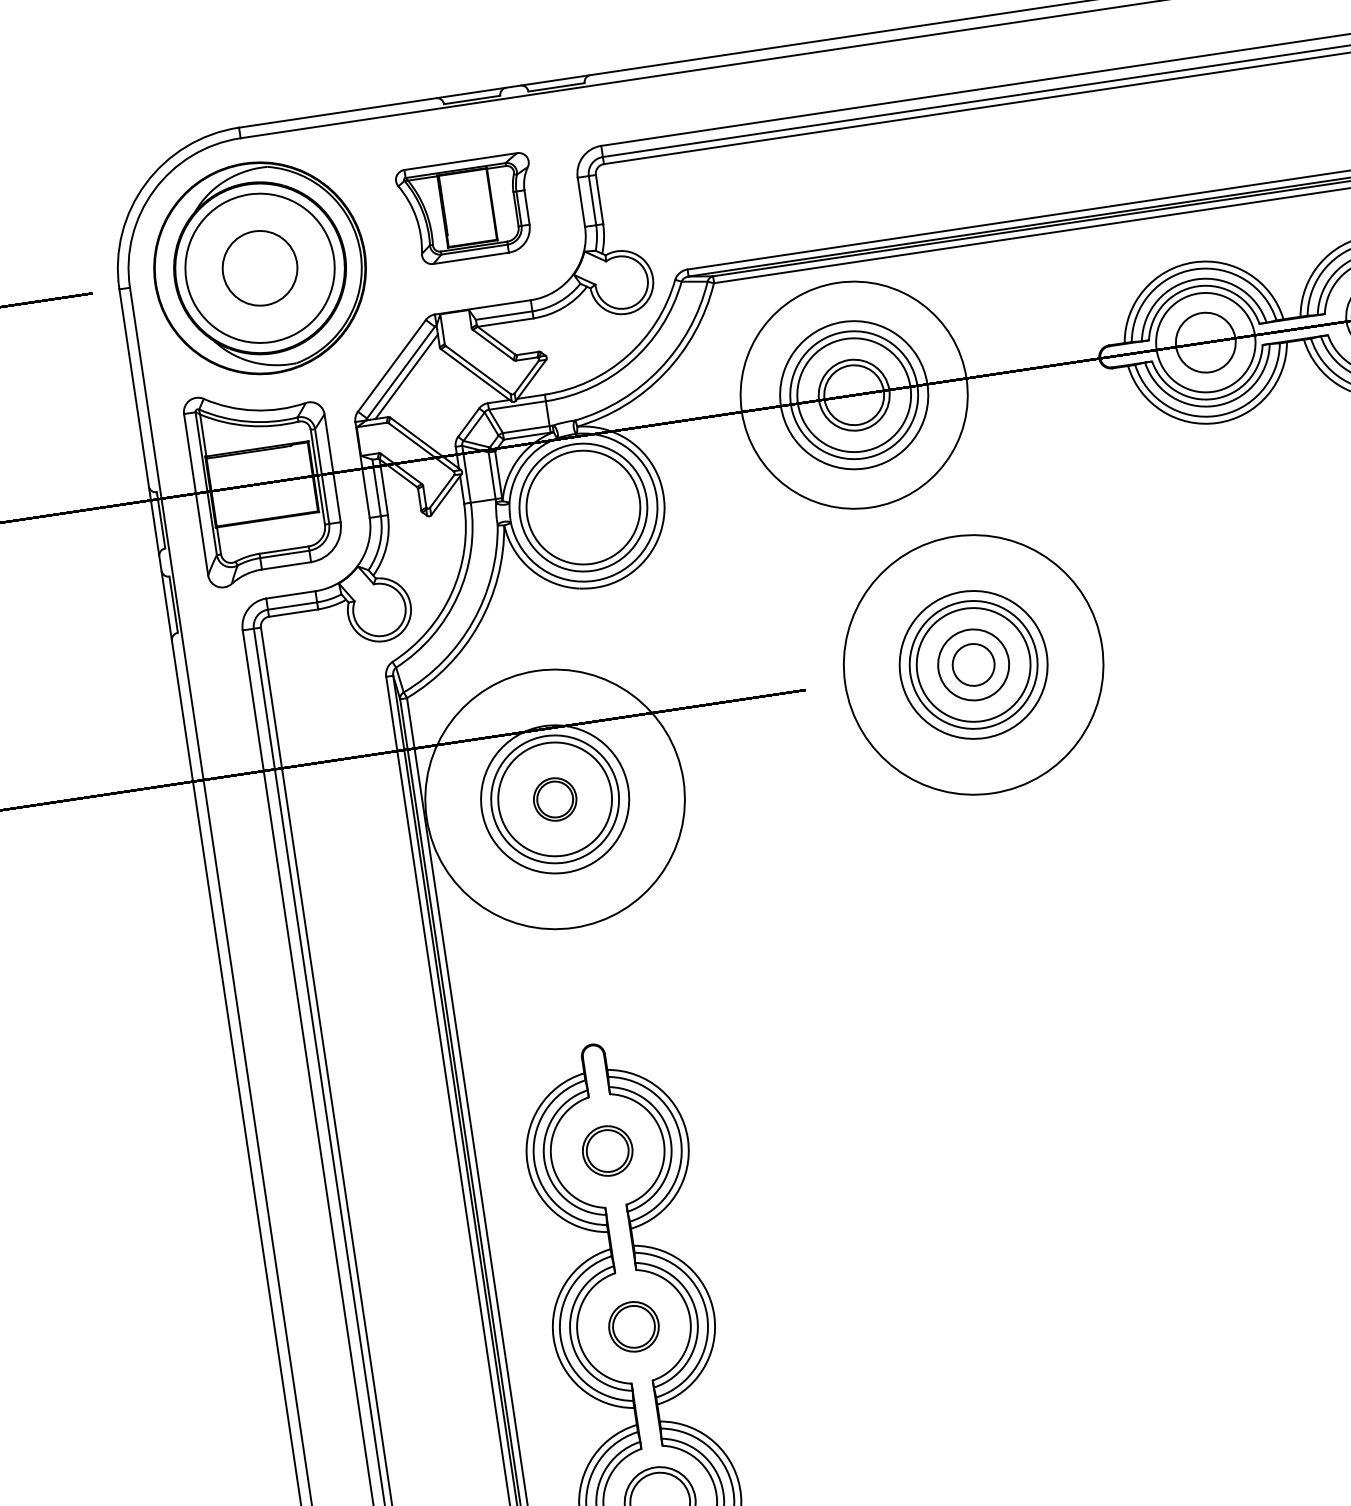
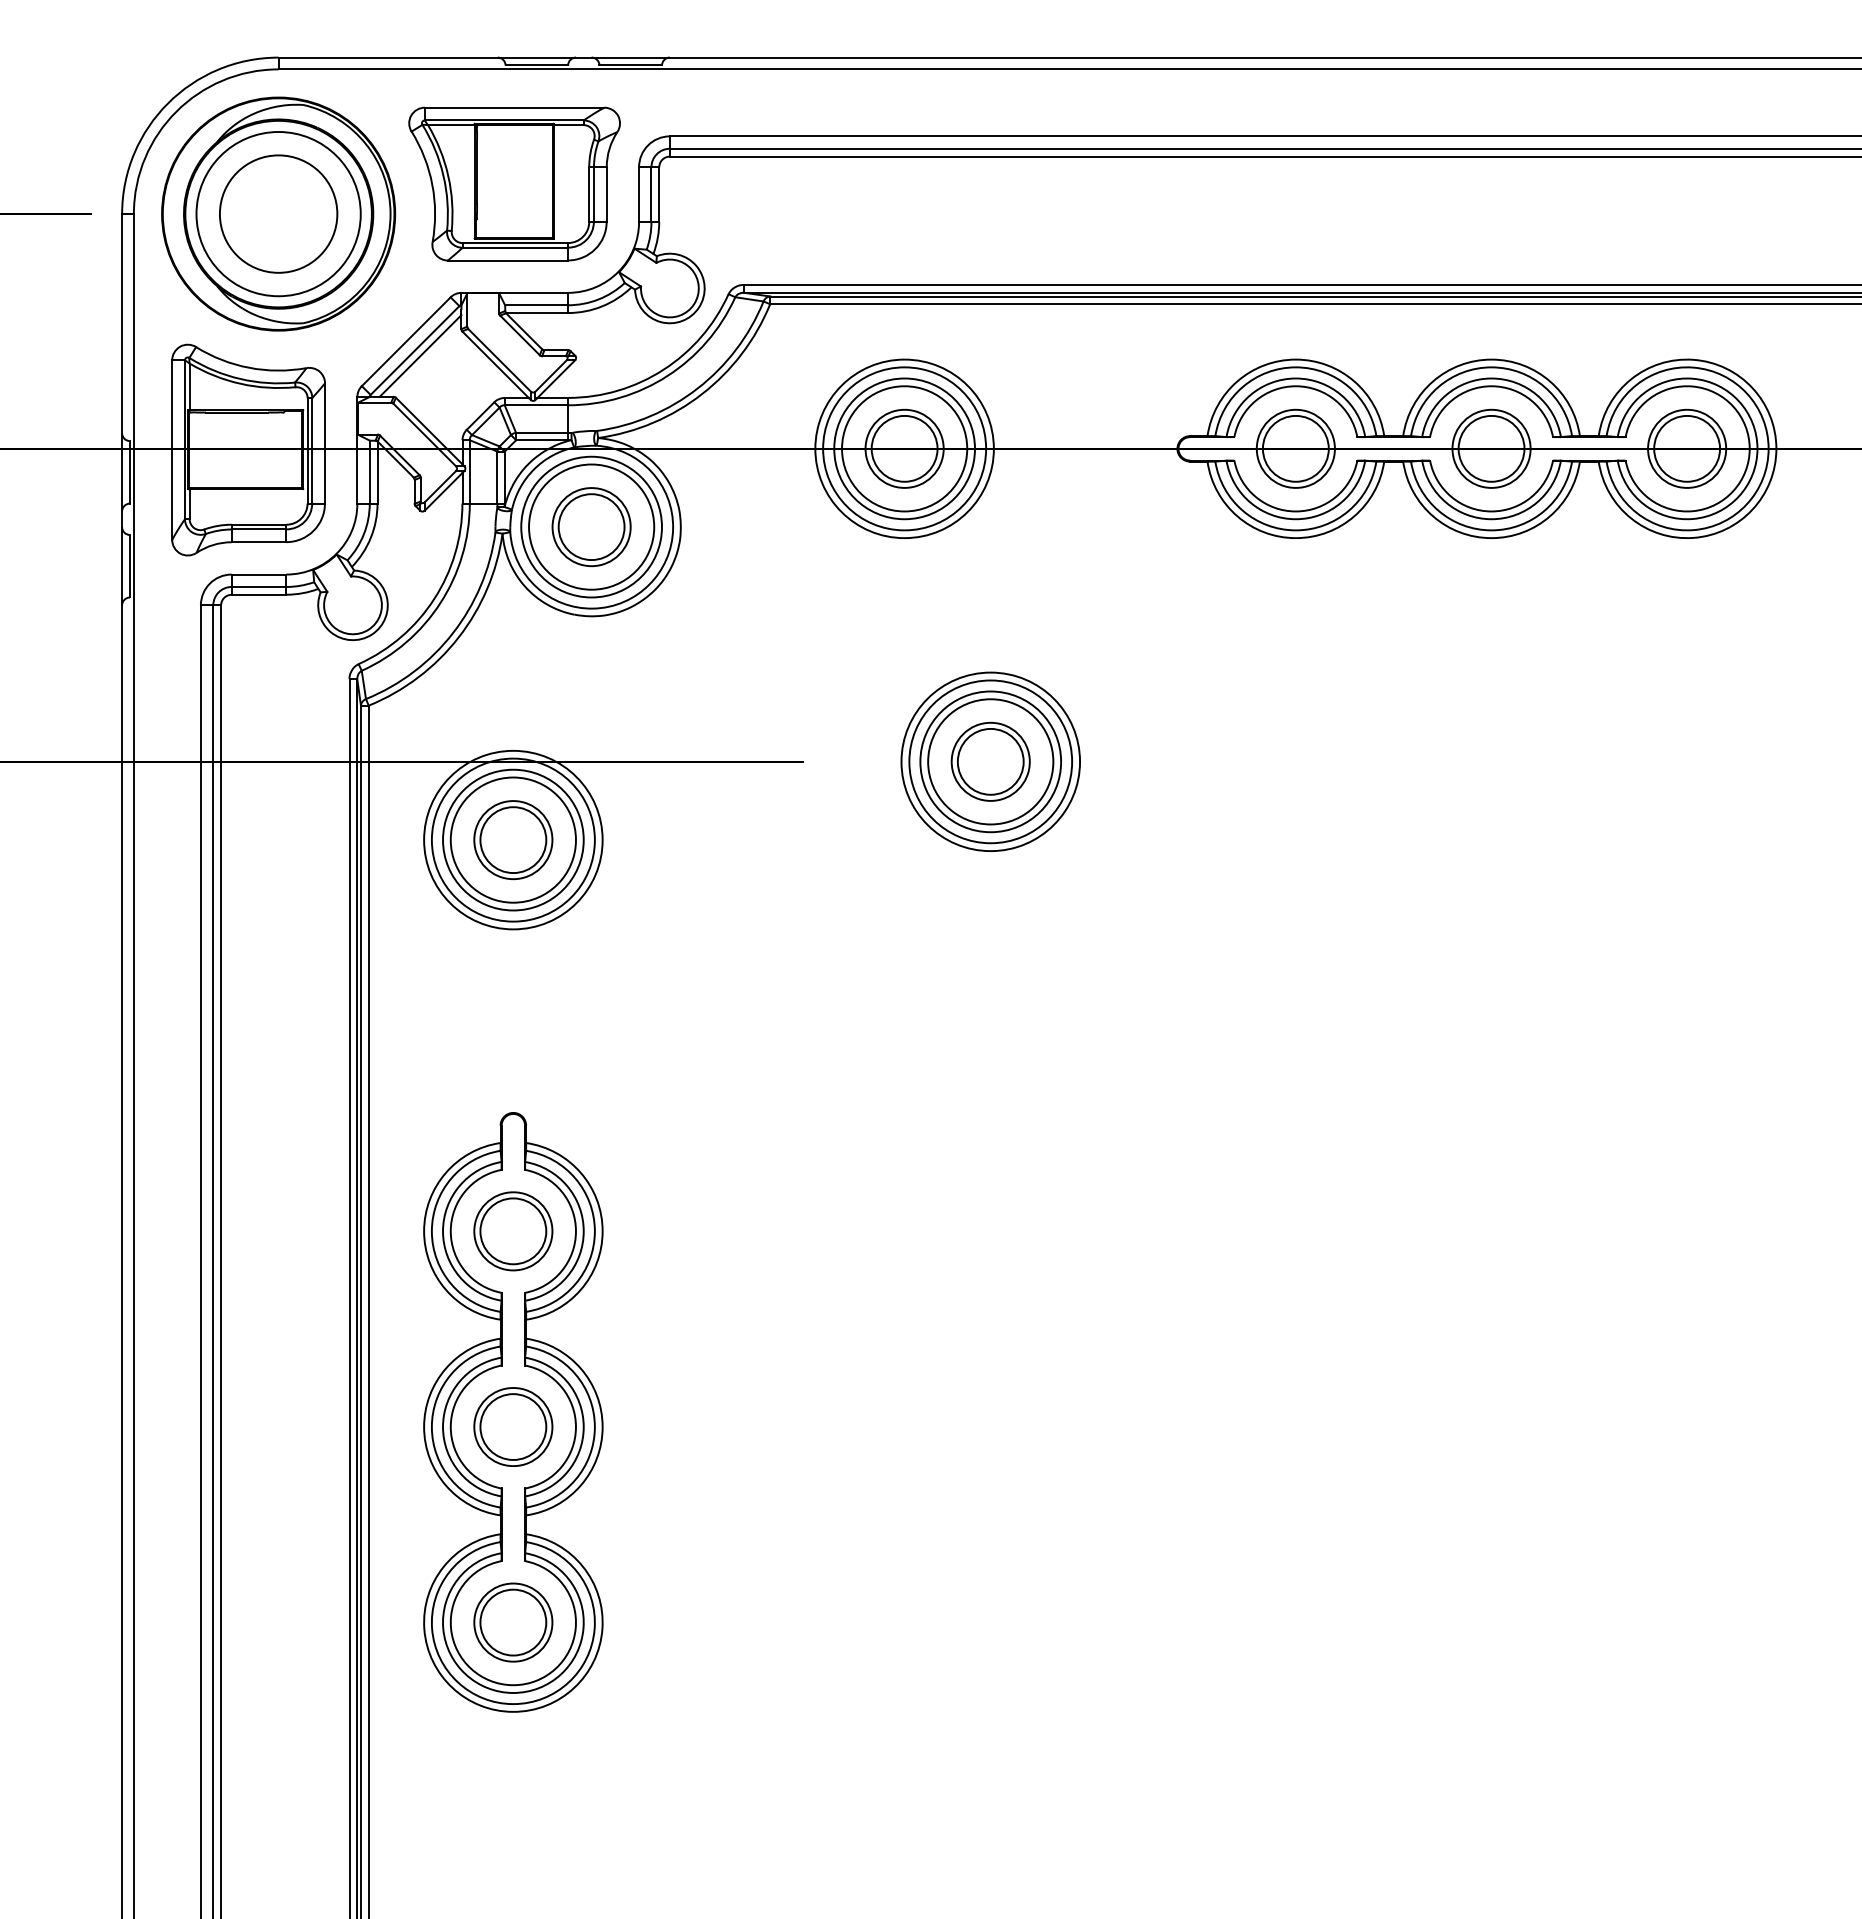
part: (467, 209) -> (514, 183), size x1.43
circle: (259, 267) -> (278, 213), size x1.43
circle: (1205, 342) -> (1295, 448), size x0.71
circle: (854, 394) -> (904, 448), size x0.71
part: (583, 507) -> (591, 527), added
circle: (973, 664) -> (990, 761), size x0.62
circle: (973, 664) -> (990, 761), size x1.43
circle: (555, 798) -> (513, 839), size x0.62
part: (555, 799) -> (513, 840), size x1.67
part: (607, 1151) -> (513, 1231), size x1.43
part: (634, 1326) -> (513, 1426), size x1.43

